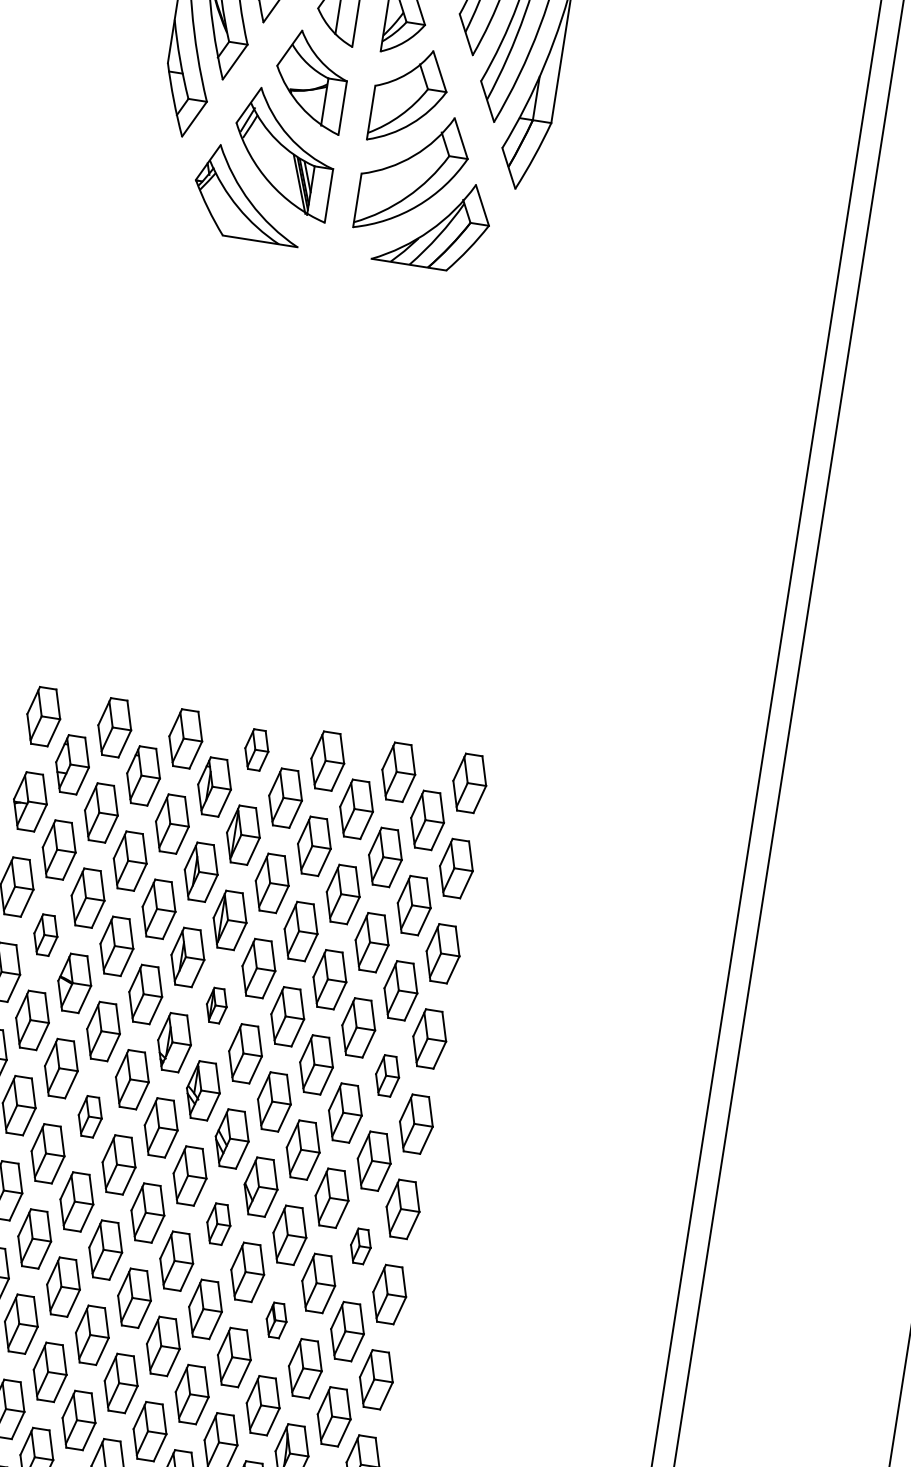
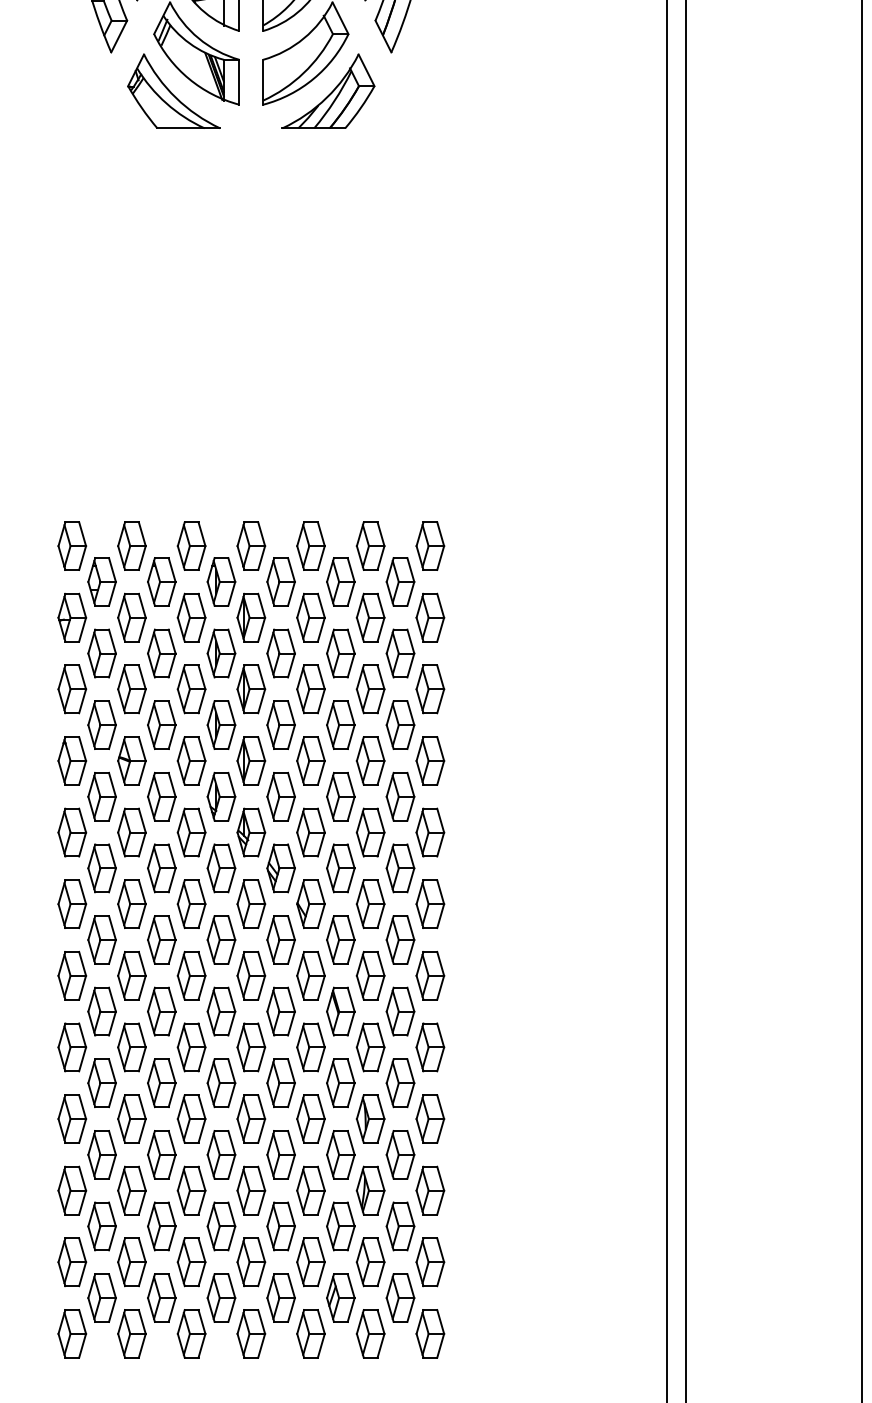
part: (257, 749) -> (251, 545), size x1.43
part: (45, 934) -> (101, 724), size x1.43
part: (217, 1005) -> (251, 760), size x1.67
part: (387, 1075) -> (400, 796), size x1.43
part: (89, 1116) -> (161, 868), size x1.43
part: (218, 1223) -> (280, 939), size x1.43
part: (360, 1245) -> (400, 939), size x1.67
part: (276, 1320) -> (340, 1011), size x1.67

